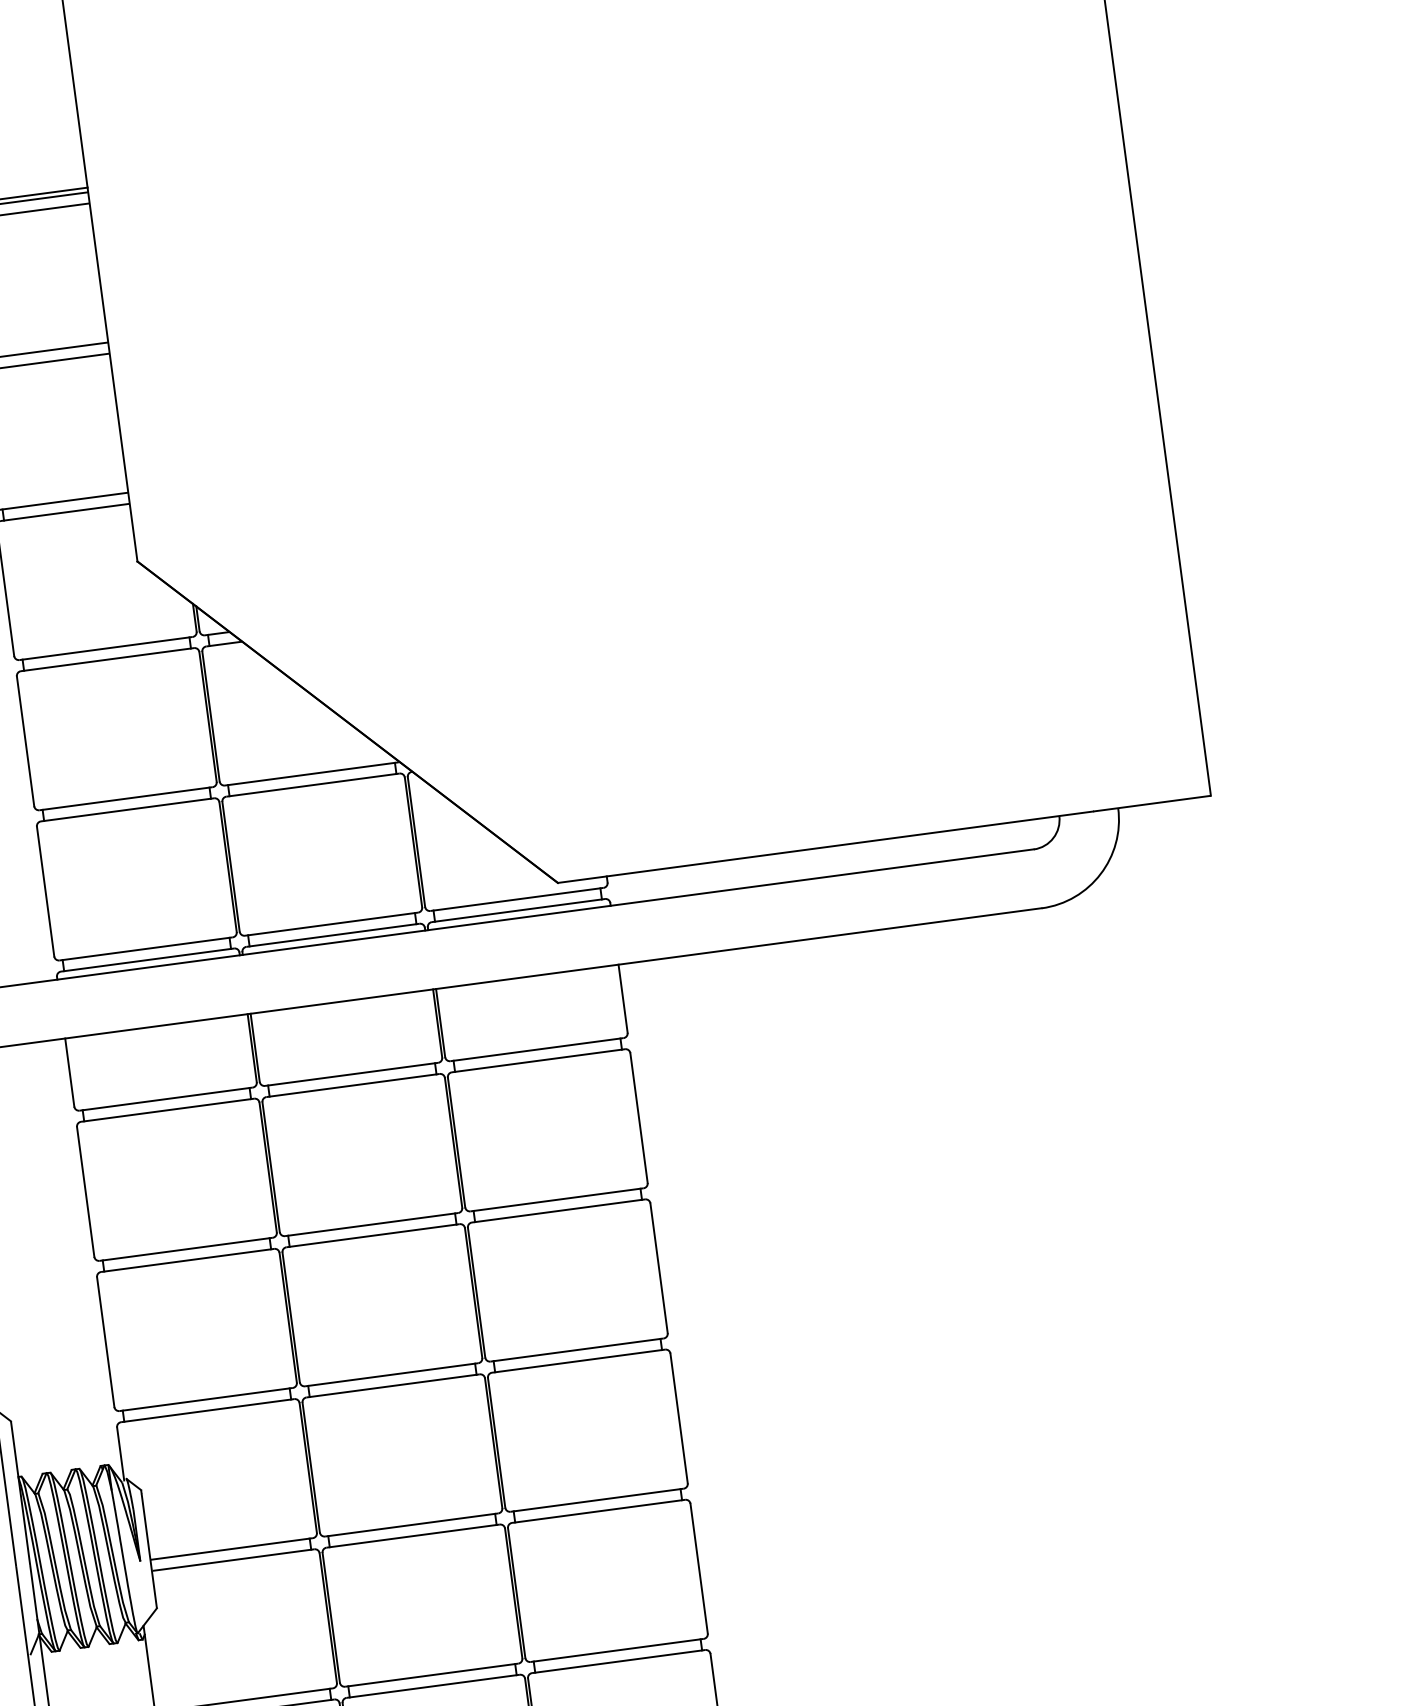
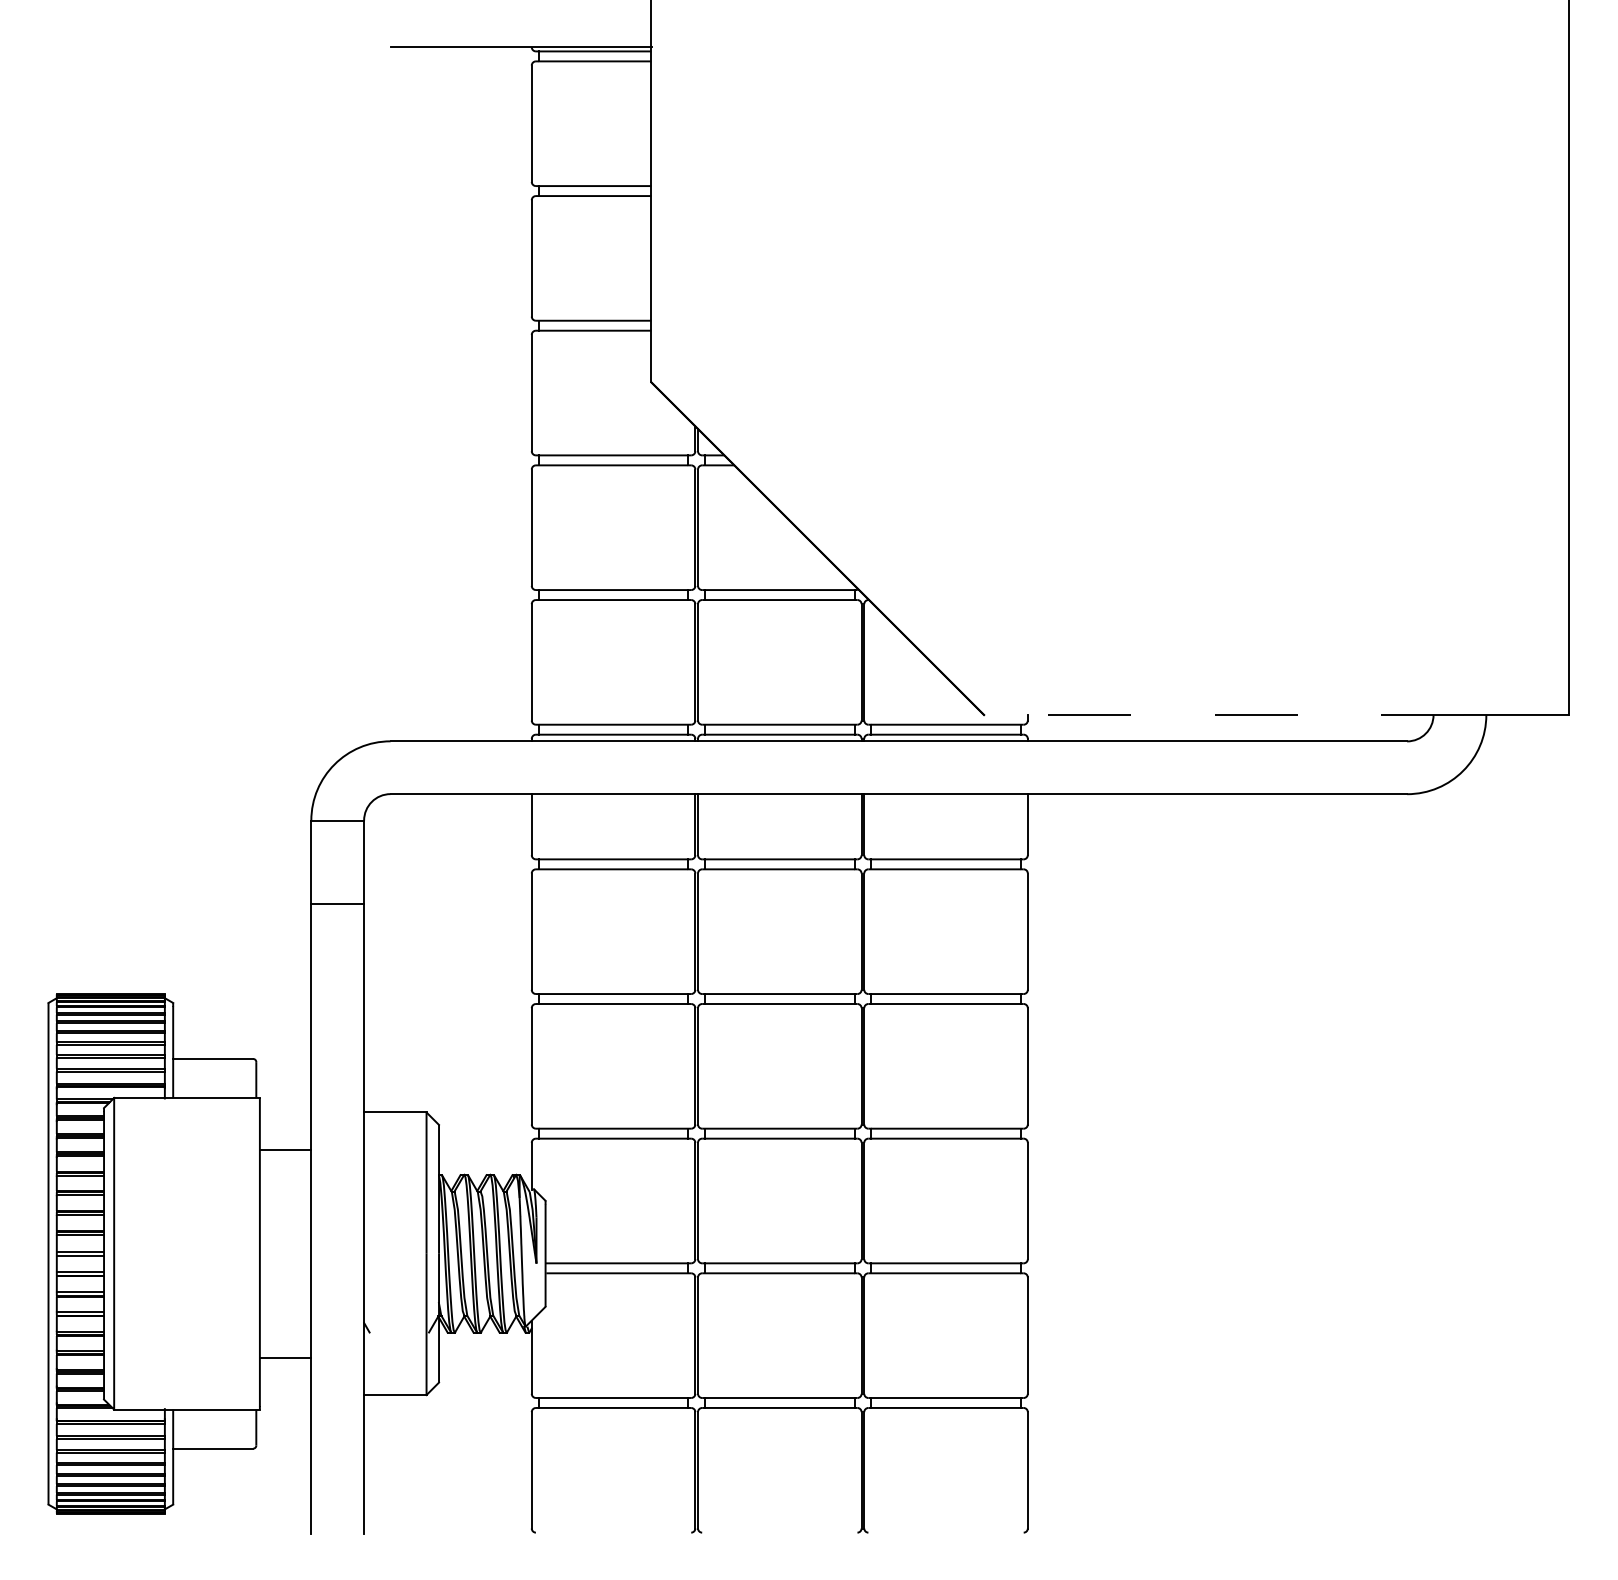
line: (824, 846) -> (1223, 714), solid -> dashed

